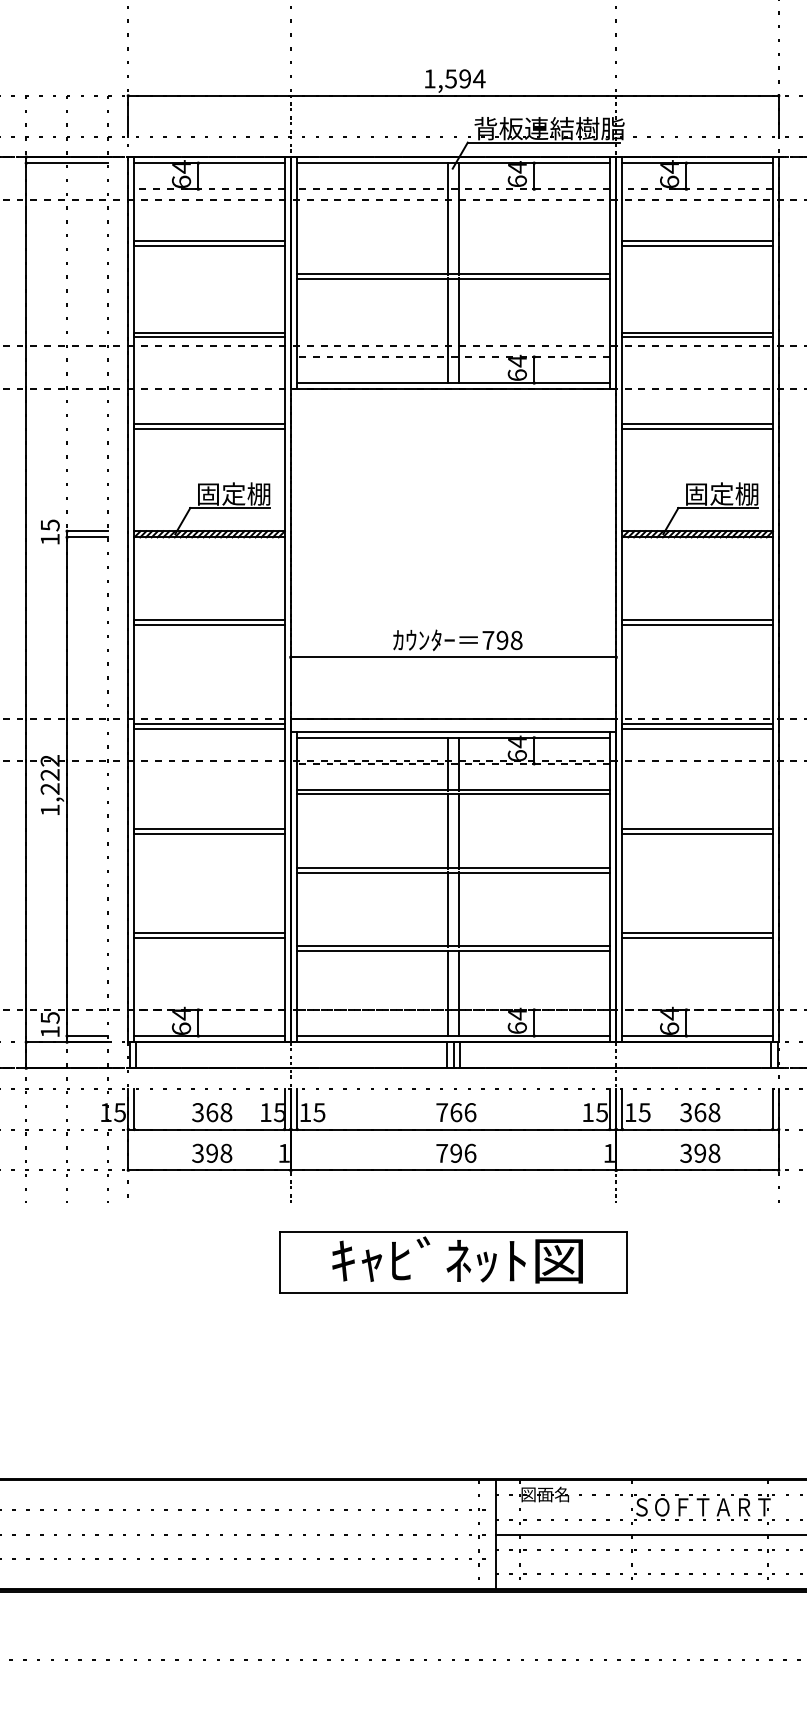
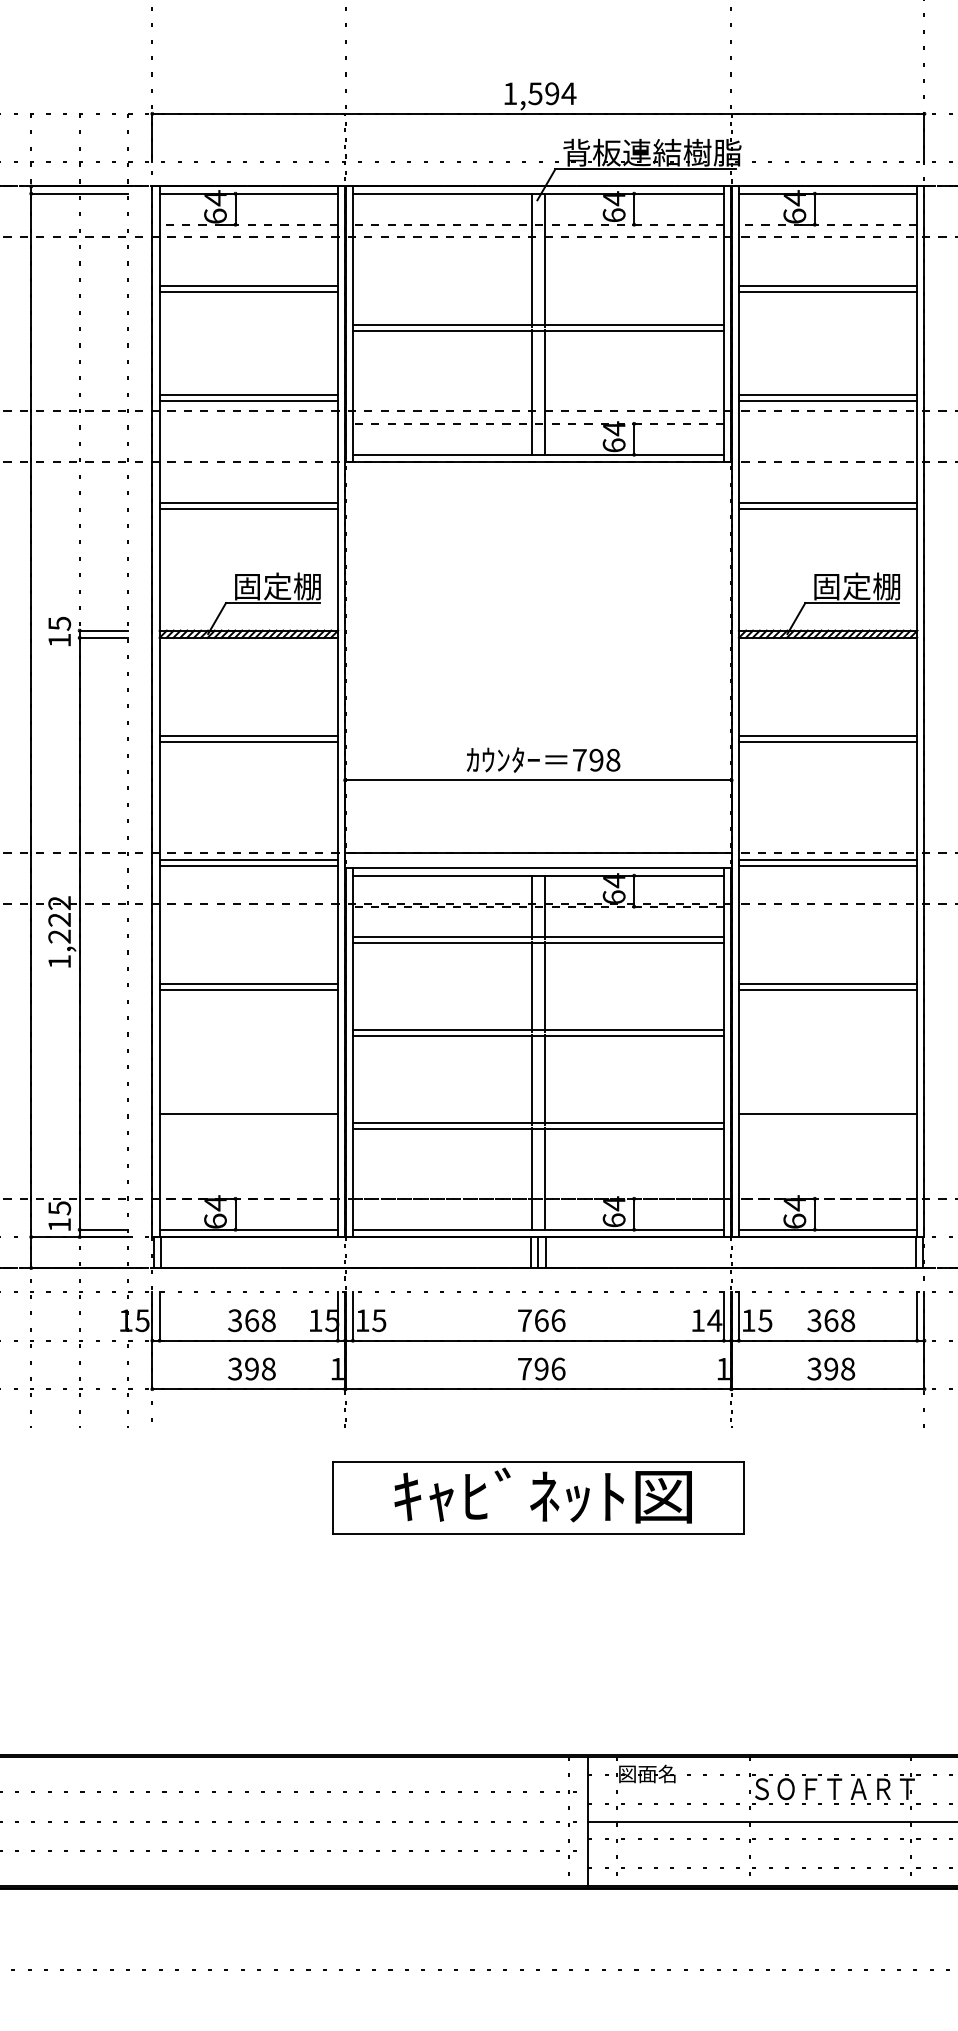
line: (209, 933) -> (248, 1107), removed
line: (697, 933) -> (827, 1107), removed
text: (601, 1112) -> (714, 1320), 15 -> 14

